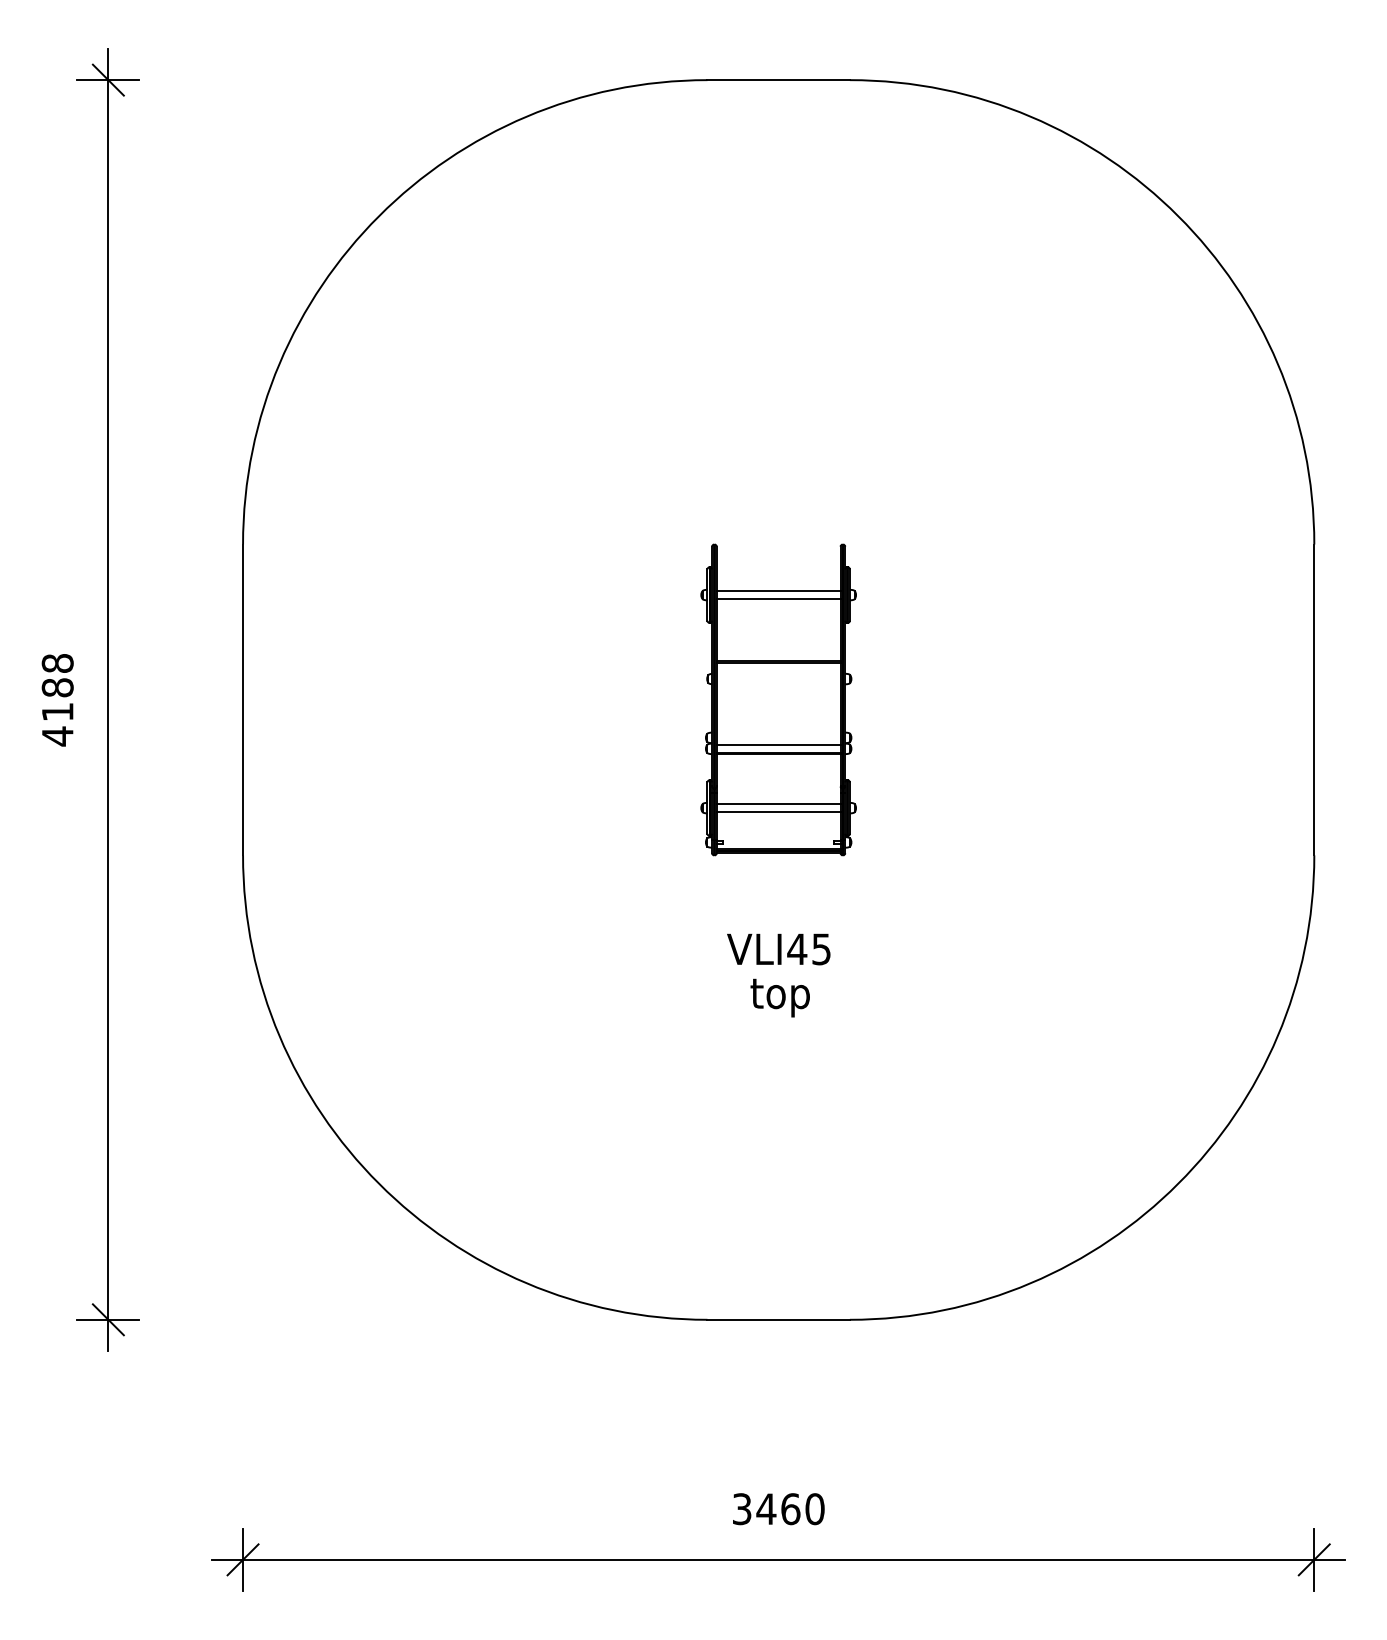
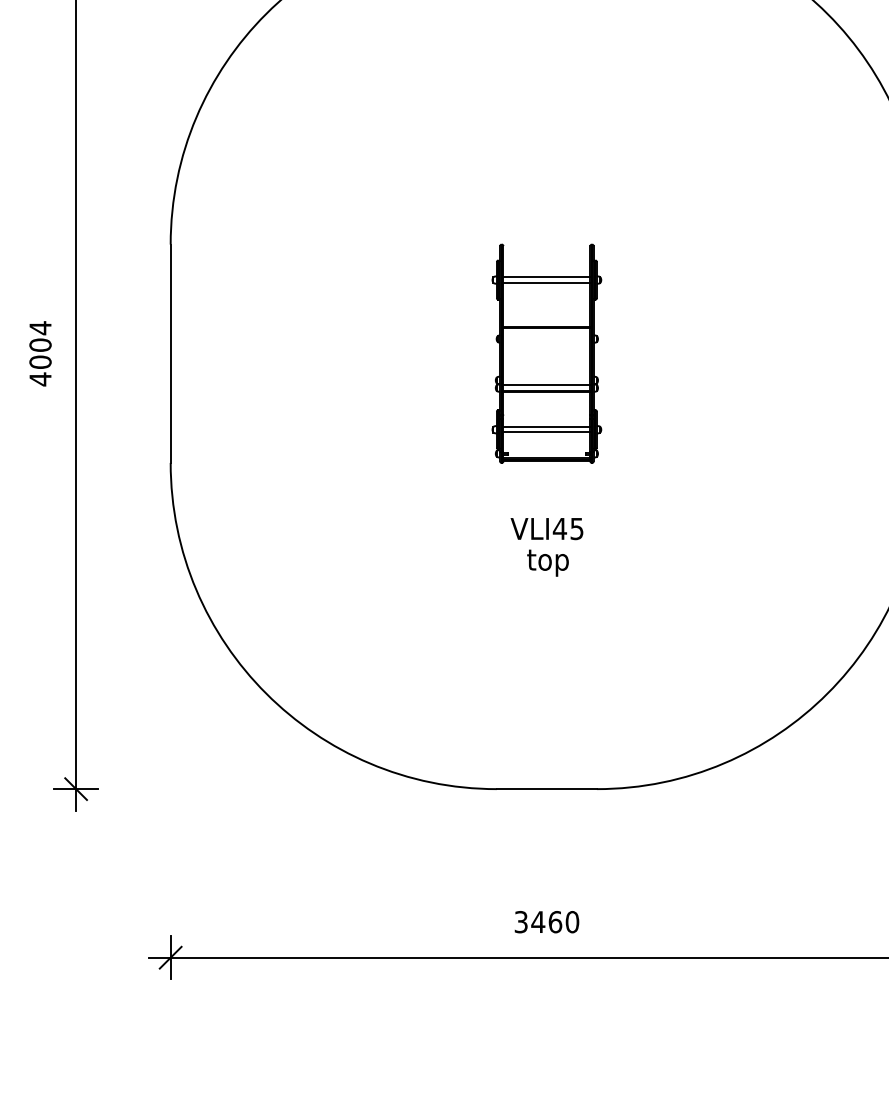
text: (57, 687) -> (40, 345), 4188 -> 4004

